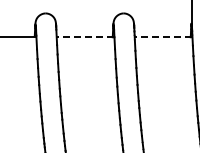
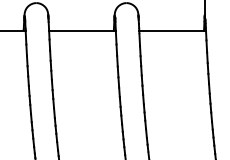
line: (85, 37) -> (82, 30), dashed -> solid
line: (163, 37) -> (172, 30), dashed -> solid

